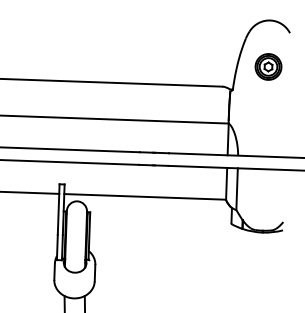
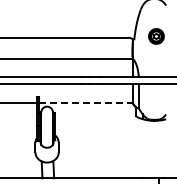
part: (268, 66) -> (156, 36), moved
line: (145, 196) -> (86, 102), solid -> dashed

